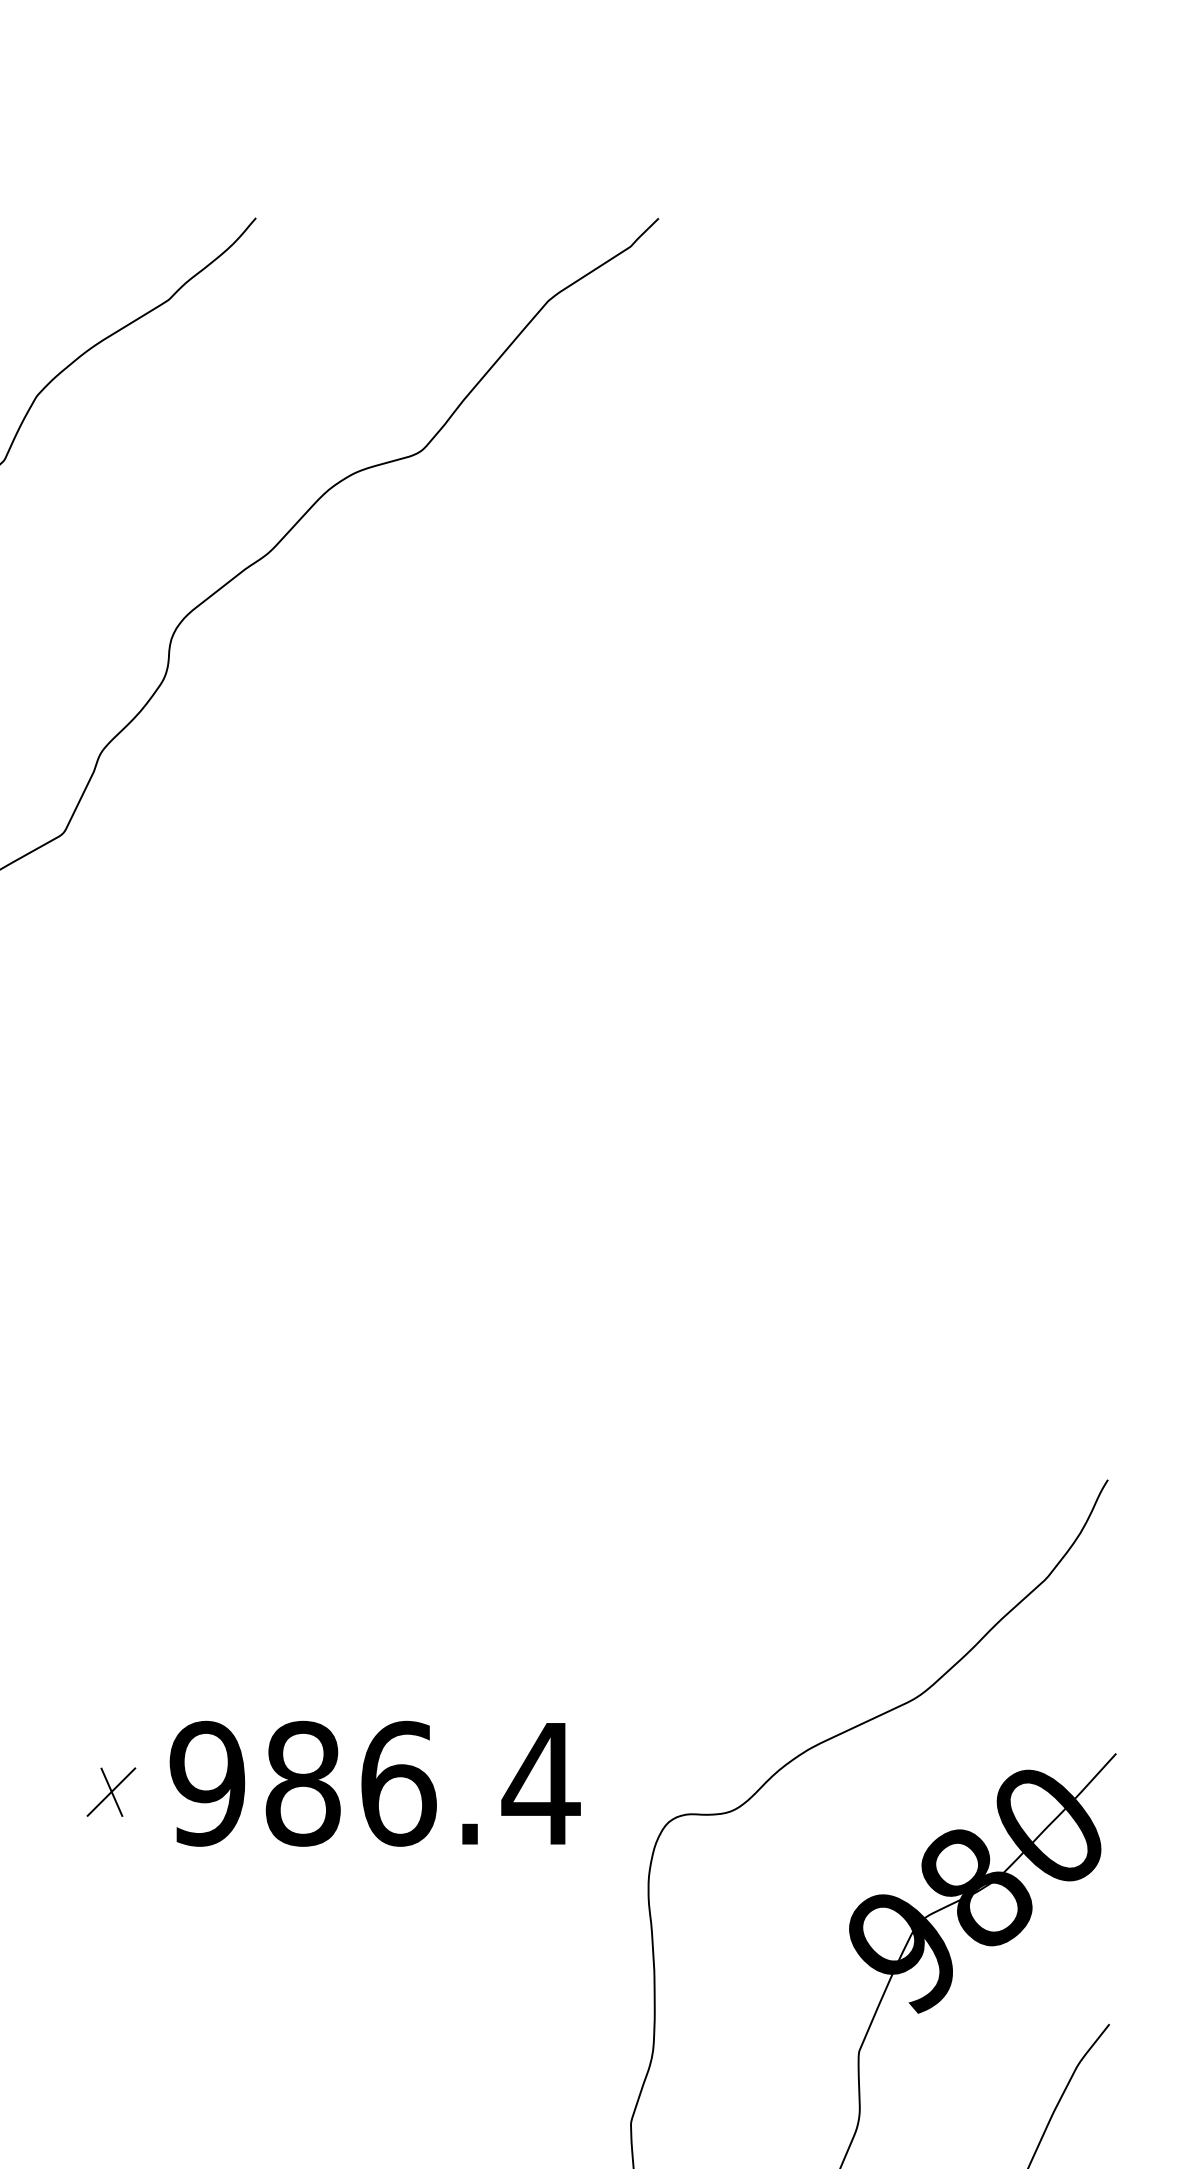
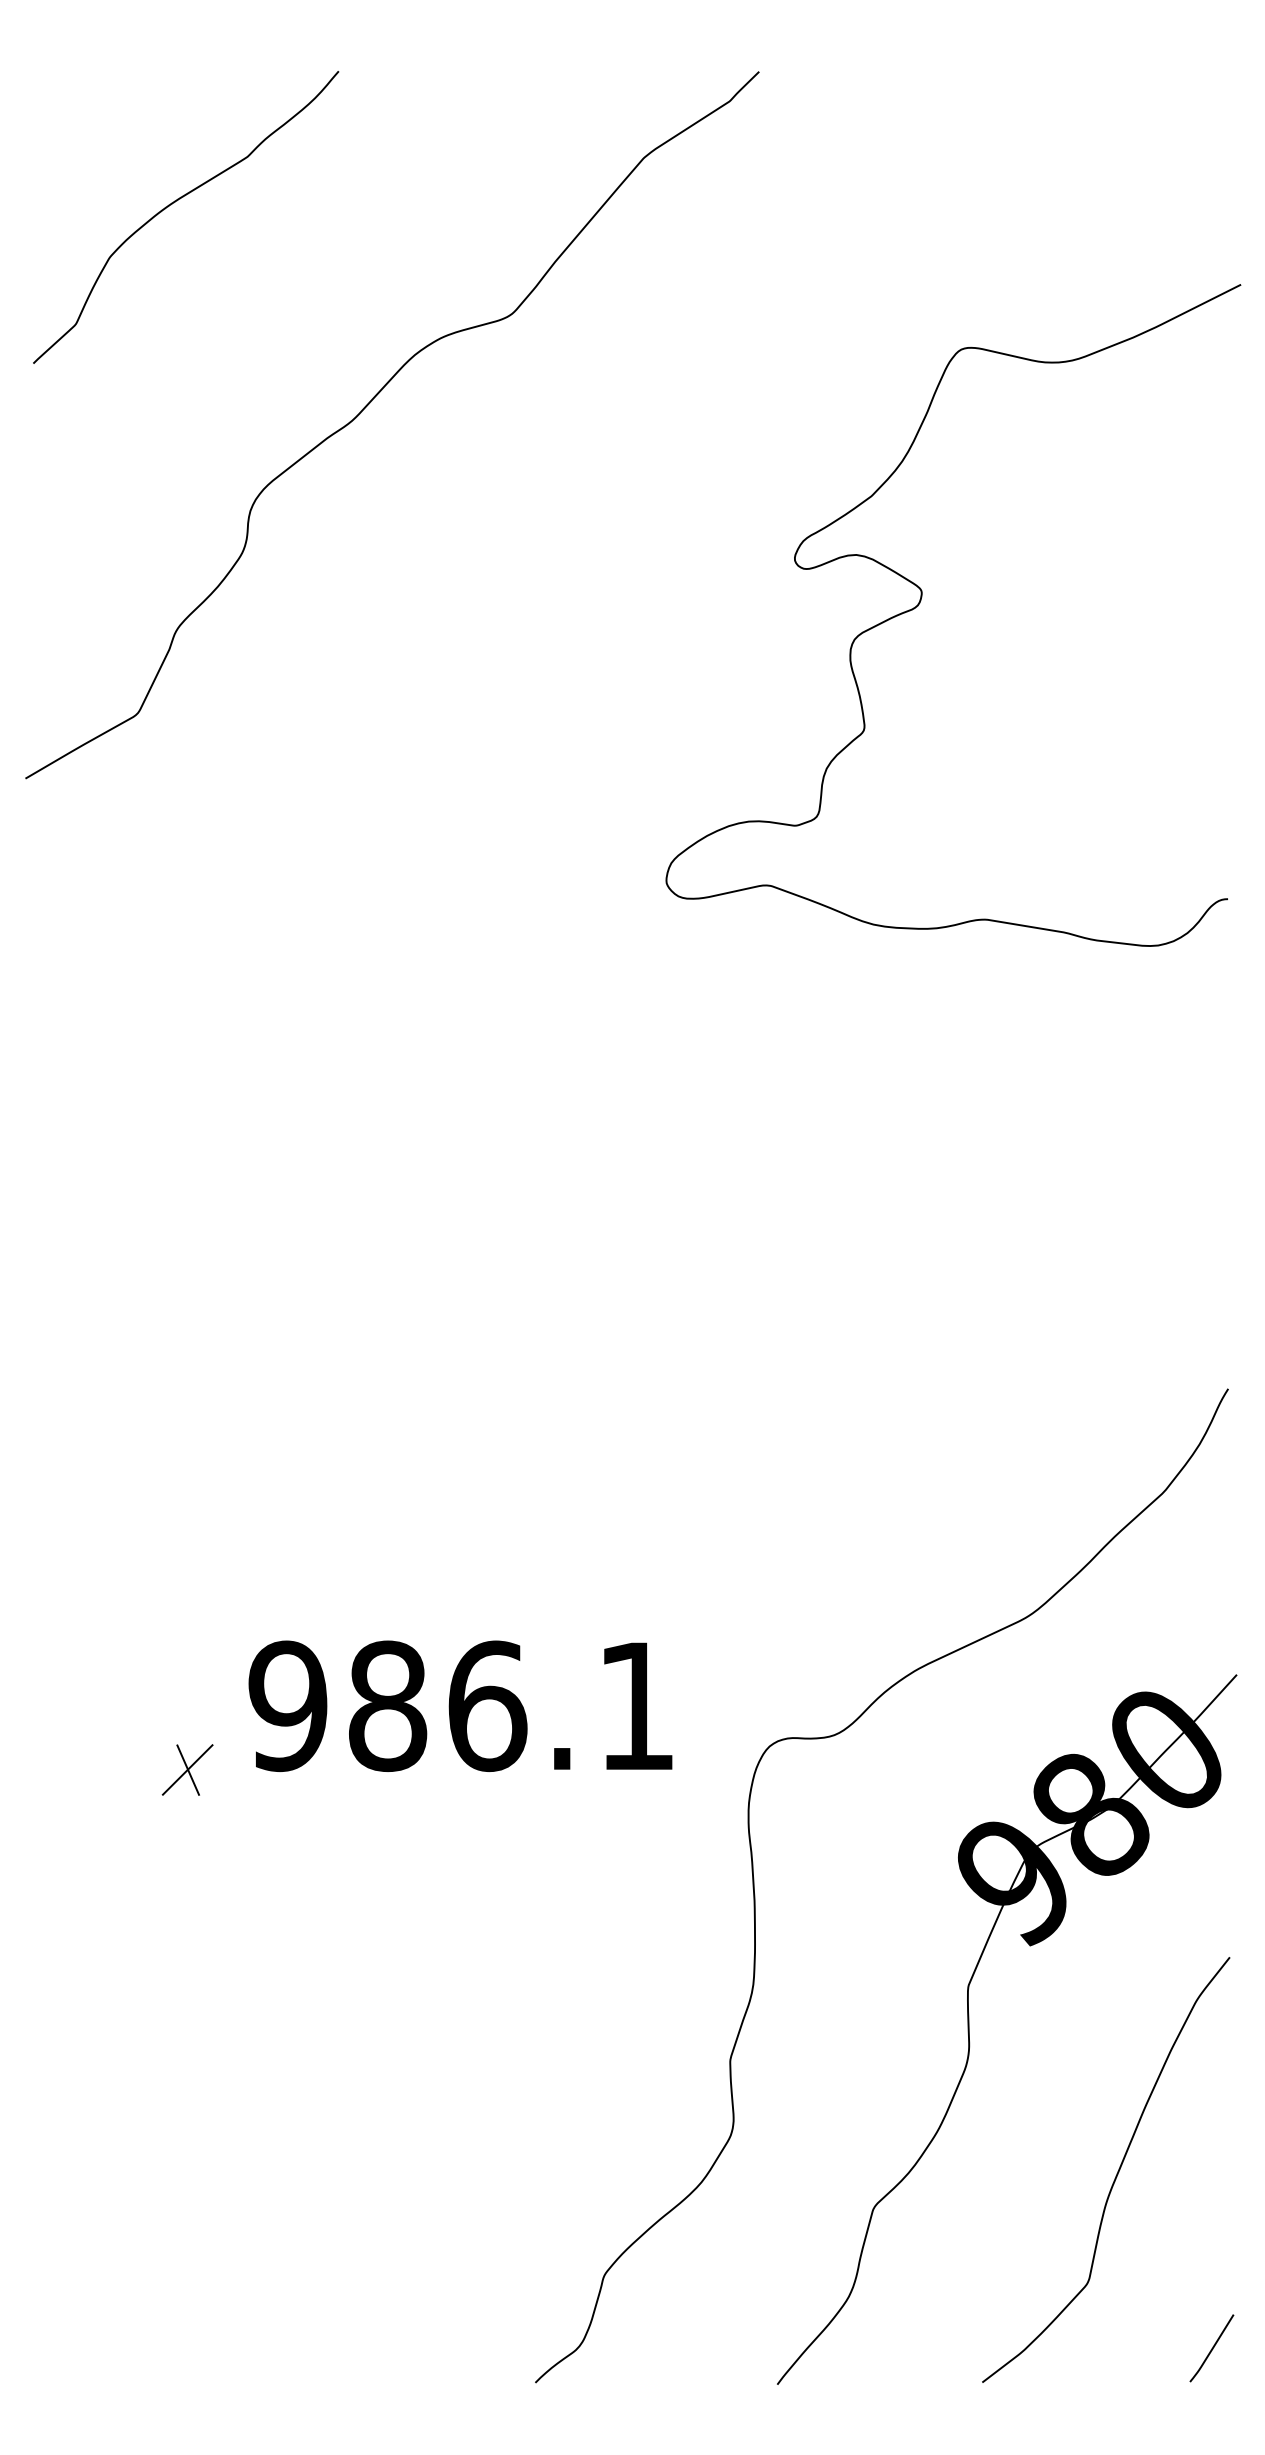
curve: (813, 727) -> (920, 603), added
text: (540, 1783) -> (635, 1705), 986.4 -> 986.1
part: (111, 1791) -> (187, 1769), moved

